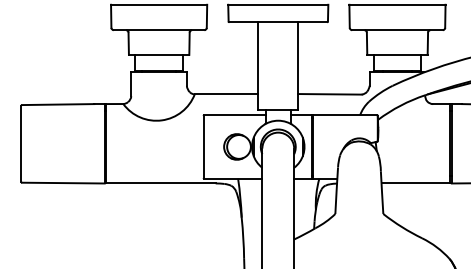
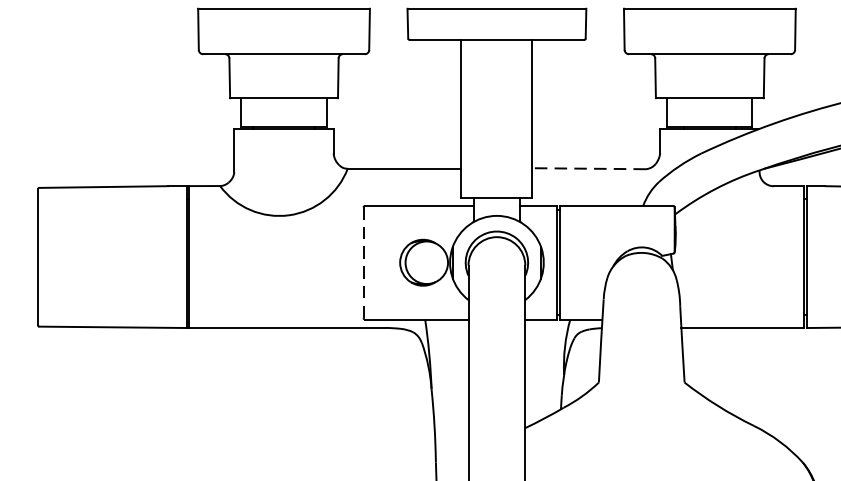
line: (329, 94) -> (588, 169), solid -> dashed
line: (203, 146) -> (363, 261), solid -> dashed

